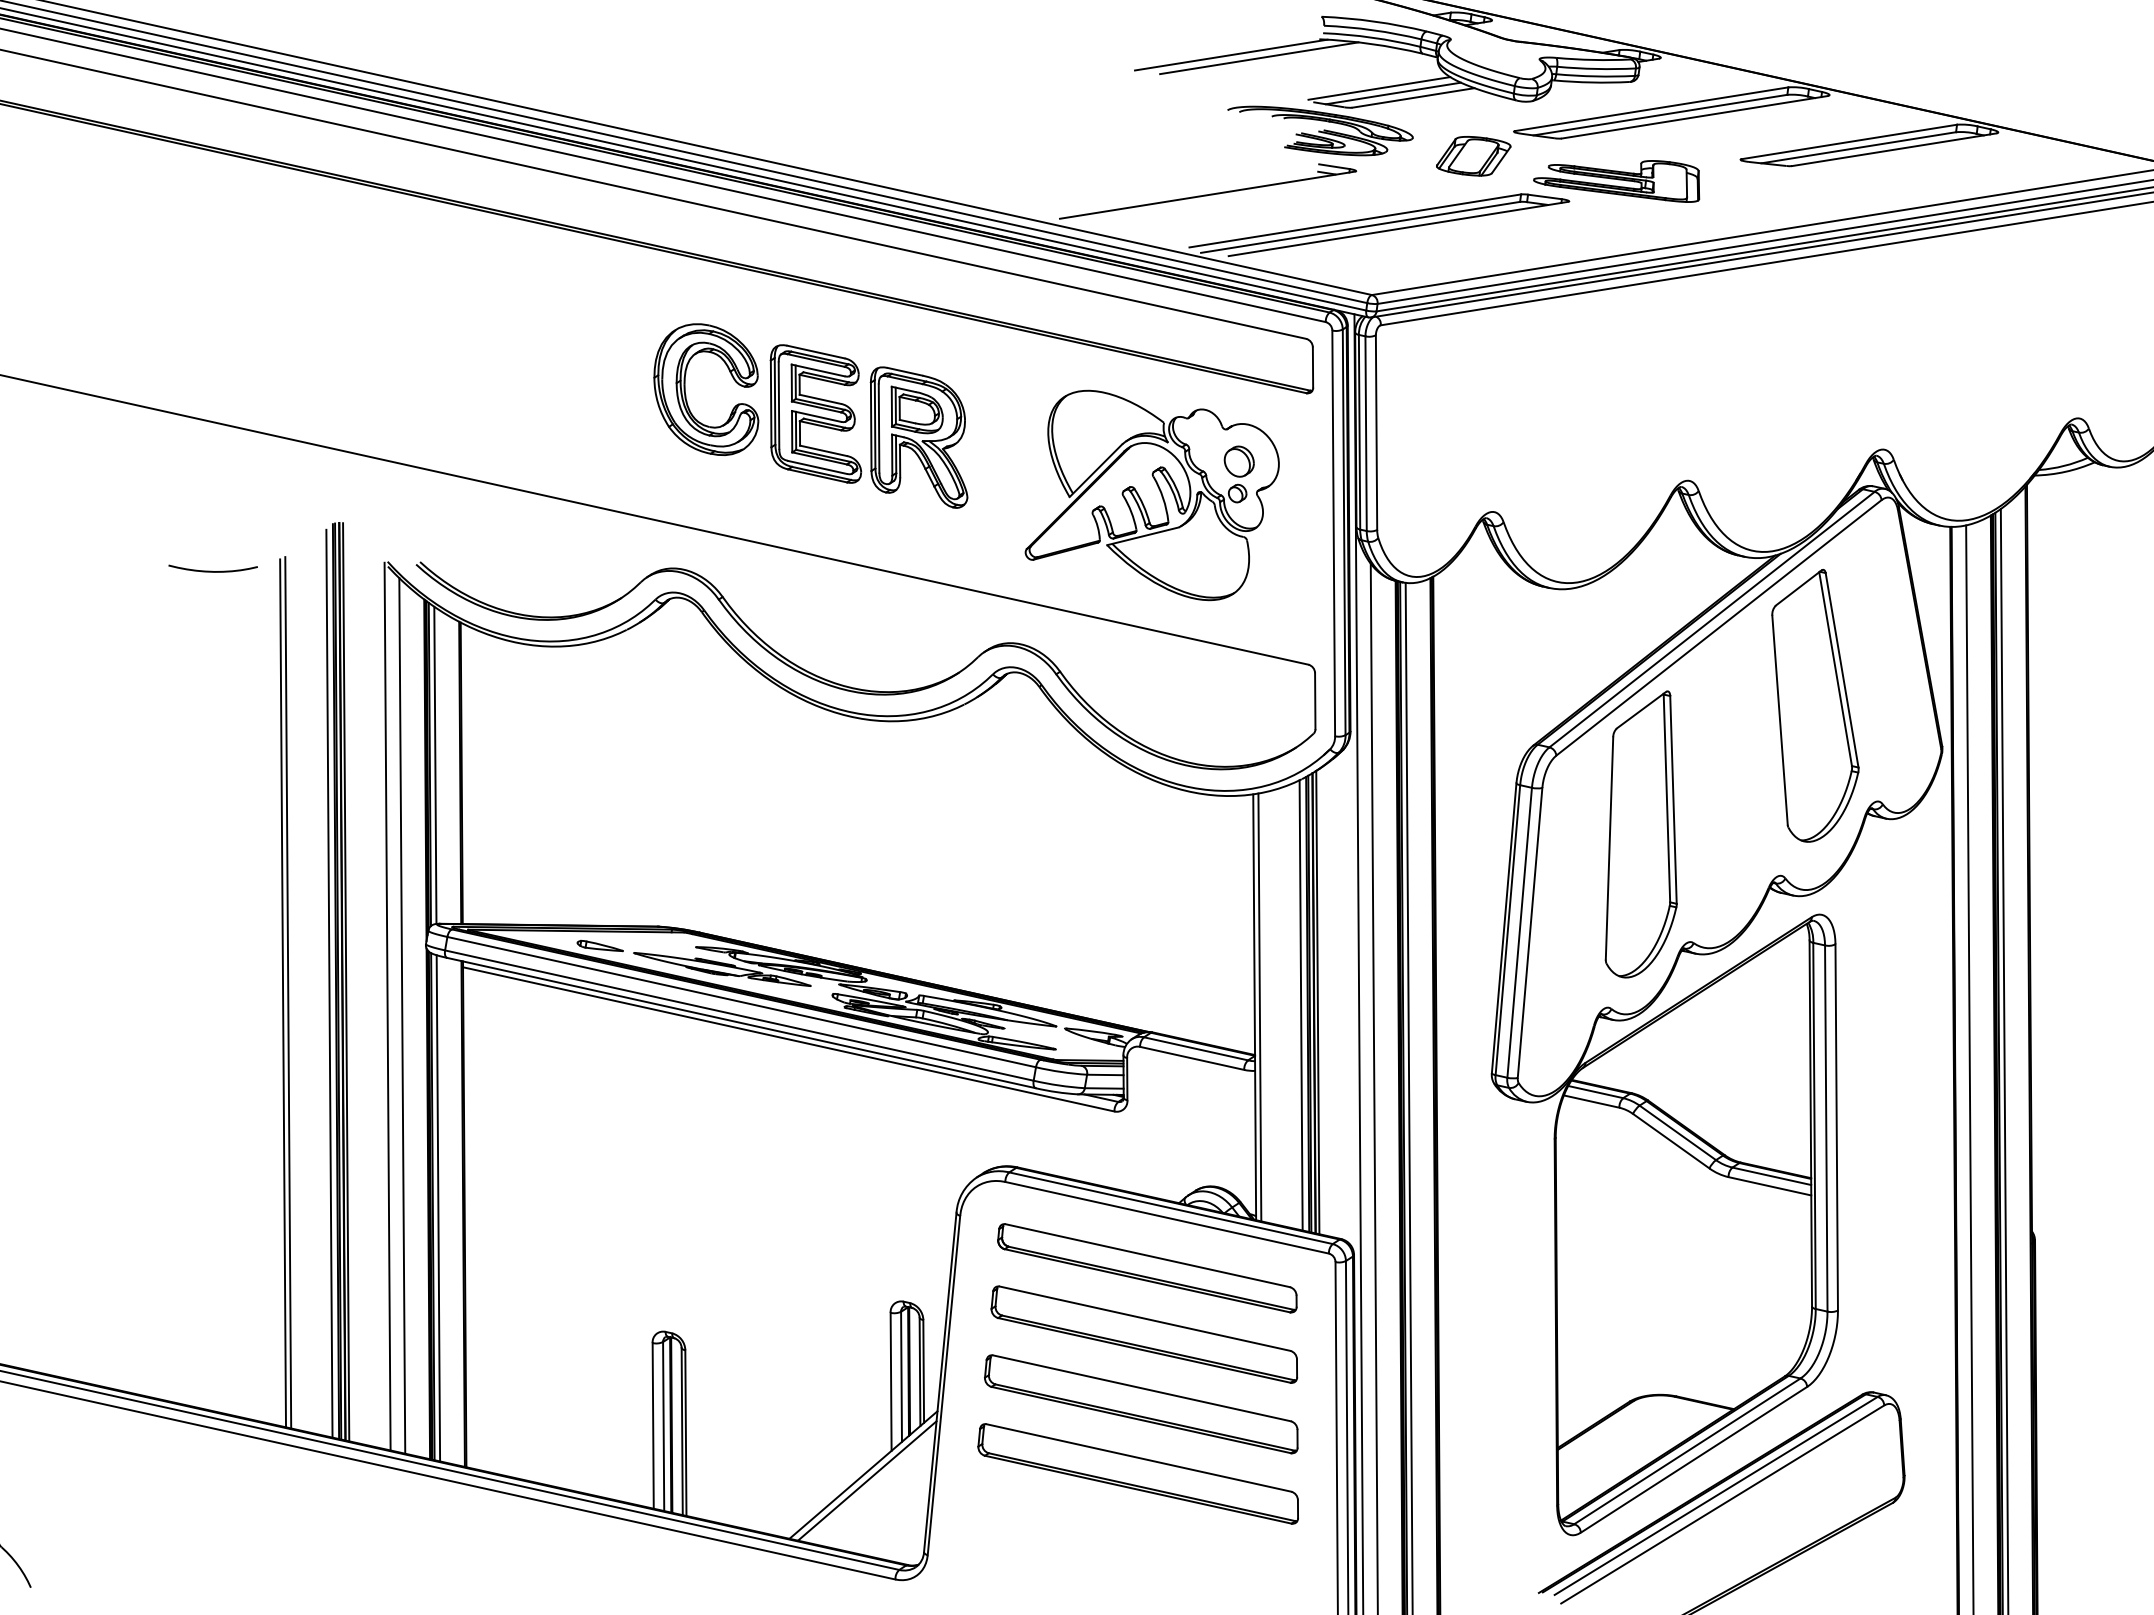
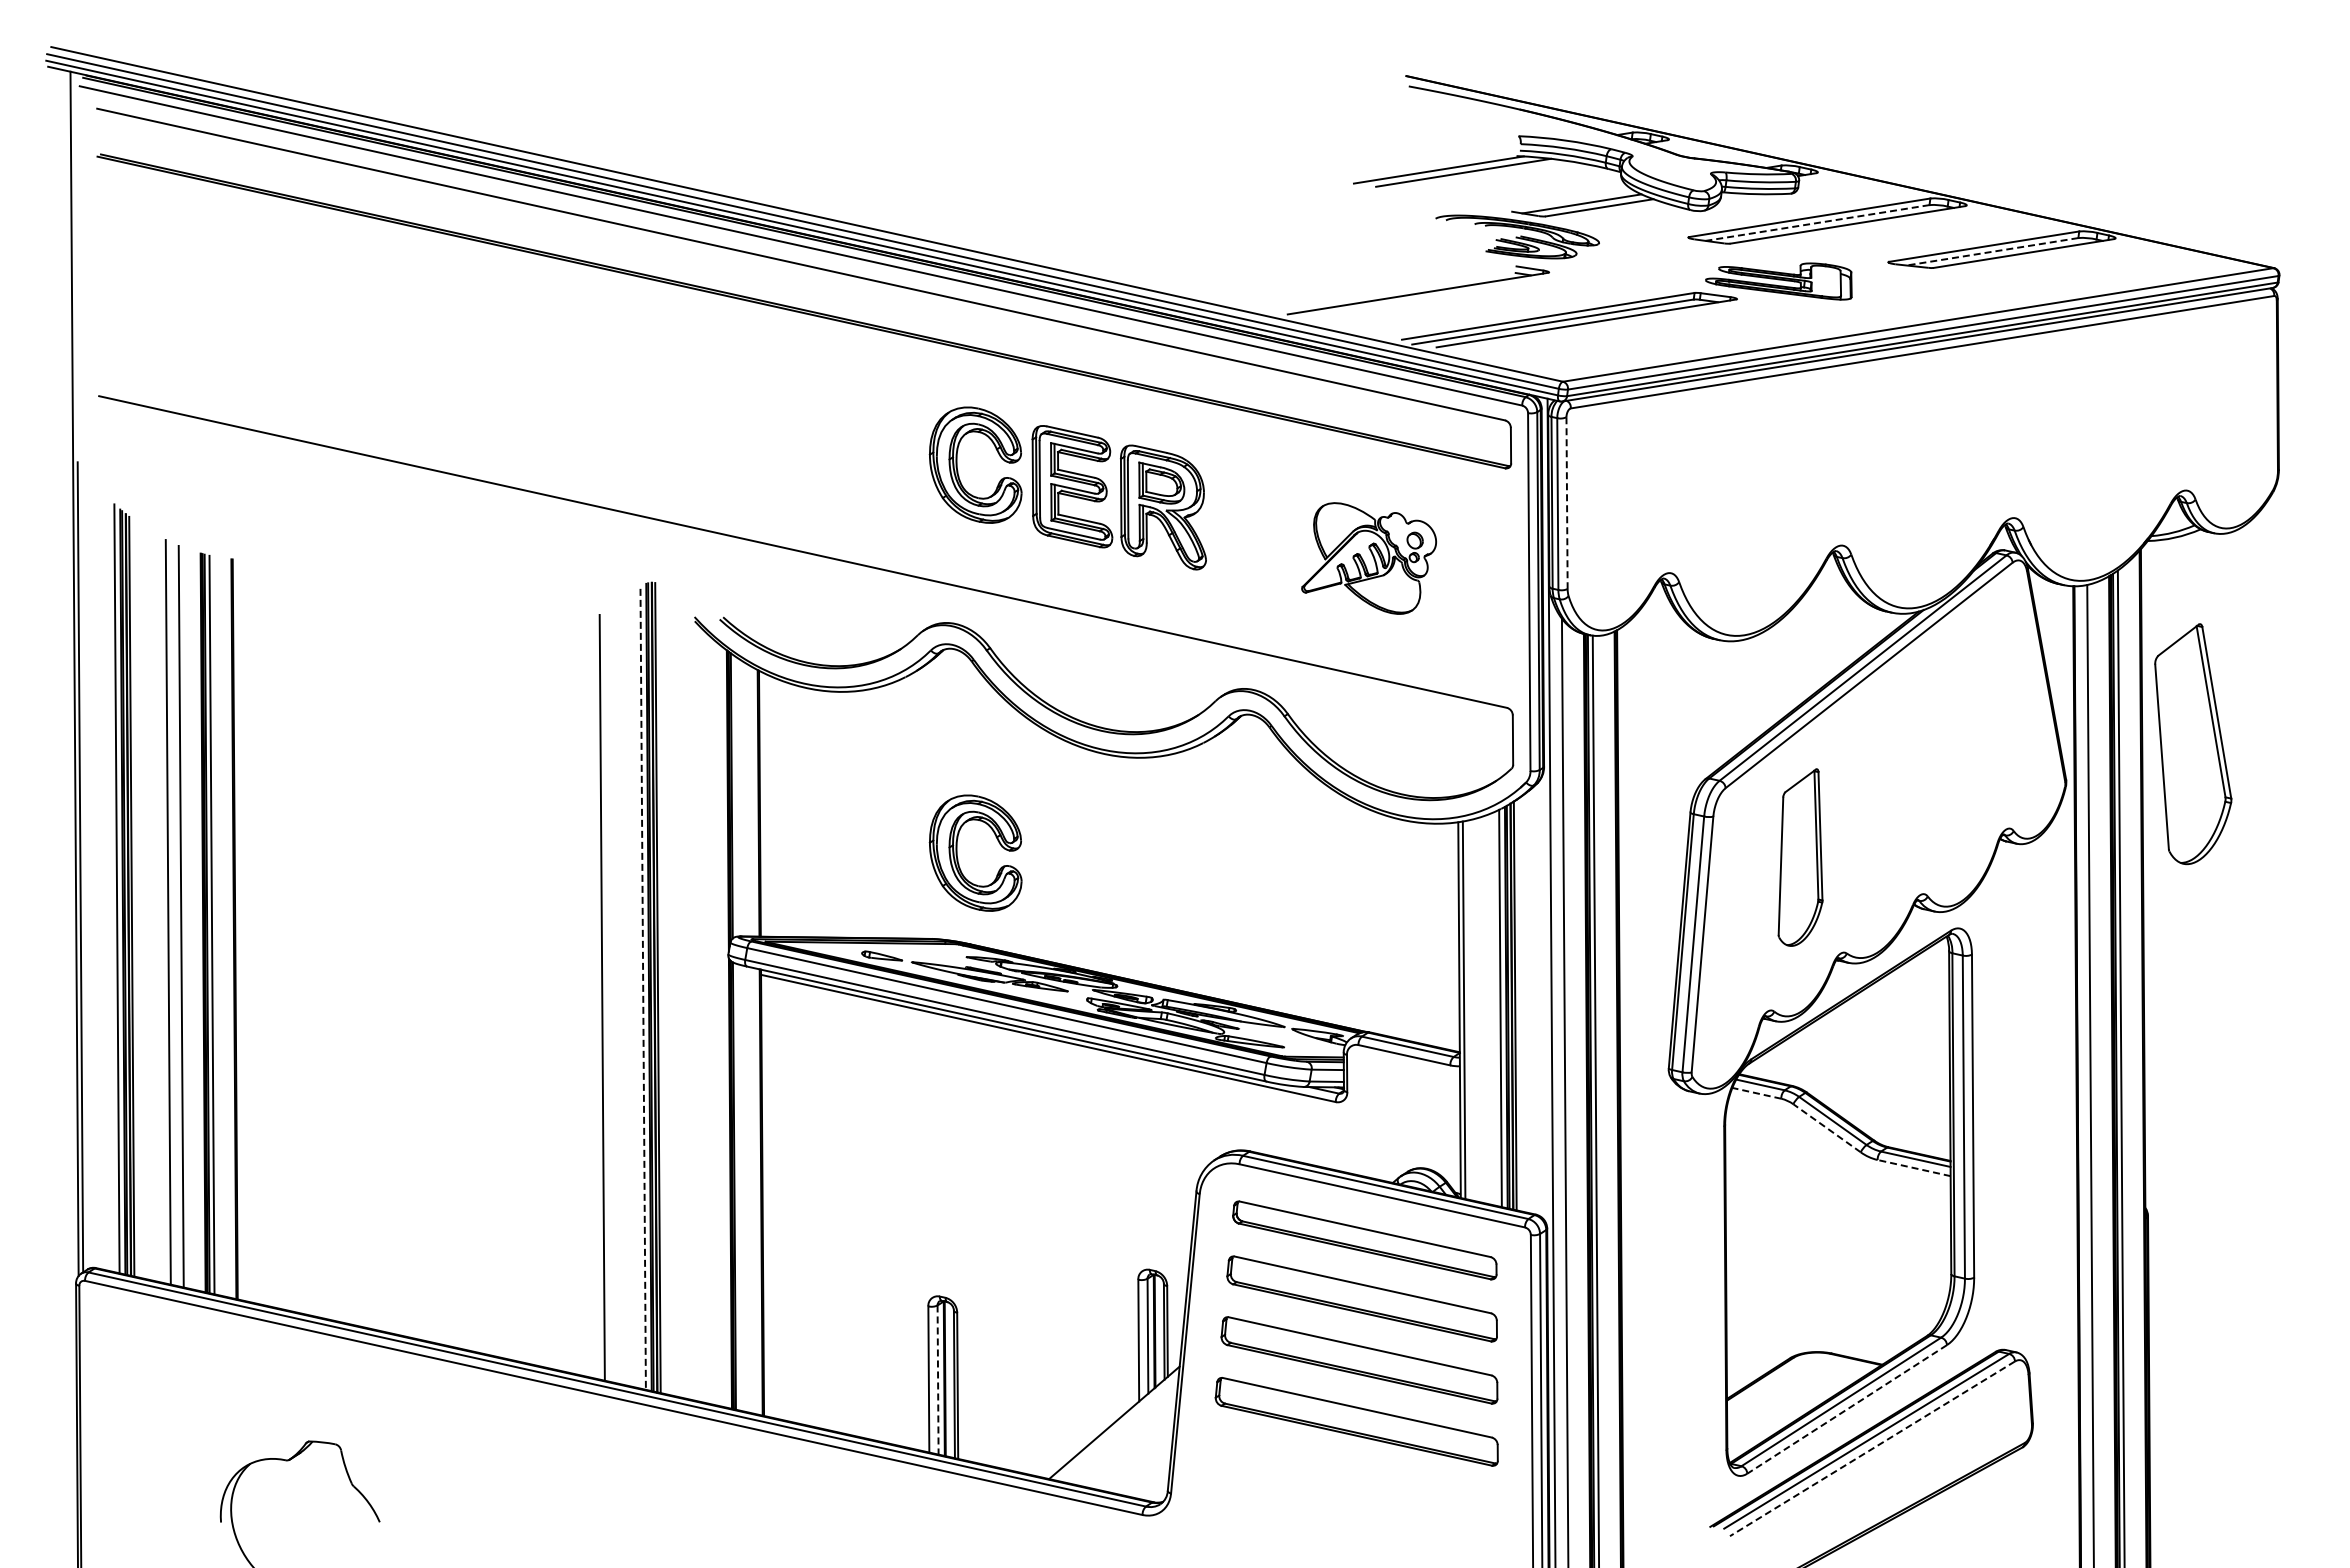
line: (1379, 88) -> (1569, 199), removed
line: (1660, 115) -> (1817, 223), solid -> dashed
line: (1858, 147) -> (1992, 251), solid -> dashed
part: (1473, 156) -> (1652, 259), removed
line: (1377, 433) -> (1567, 503), solid -> dashed
part: (1151, 495) -> (1368, 558), size x0.6
curve: (213, 571) -> (540, 625), removed
part: (1815, 706) -> (2193, 744), moved
line: (435, 765) -> (736, 796), removed
part: (685, 828) -> (957, 852), added
part: (1641, 834) -> (1800, 857), size x0.7
line: (329, 983) -> (643, 989), solid -> dashed
line: (287, 991) -> (606, 996), removed
line: (387, 1006) -> (694, 1009), removed
line: (402, 1015) -> (707, 1017), removed
line: (1591, 1101) -> (1756, 1093), solid -> dashed
line: (1670, 1140) -> (1826, 1127), solid -> dashed
line: (1769, 1185) -> (1913, 1167), solid -> dashed
line: (437, 1208) -> (738, 1187), removed
line: (664, 1427) -> (938, 1380), solid -> dashed
line: (1694, 1459) -> (1847, 1409), solid -> dashed
line: (867, 1480) -> (1117, 1427), removed
line: (1722, 1505) -> (1872, 1449), solid -> dashed

